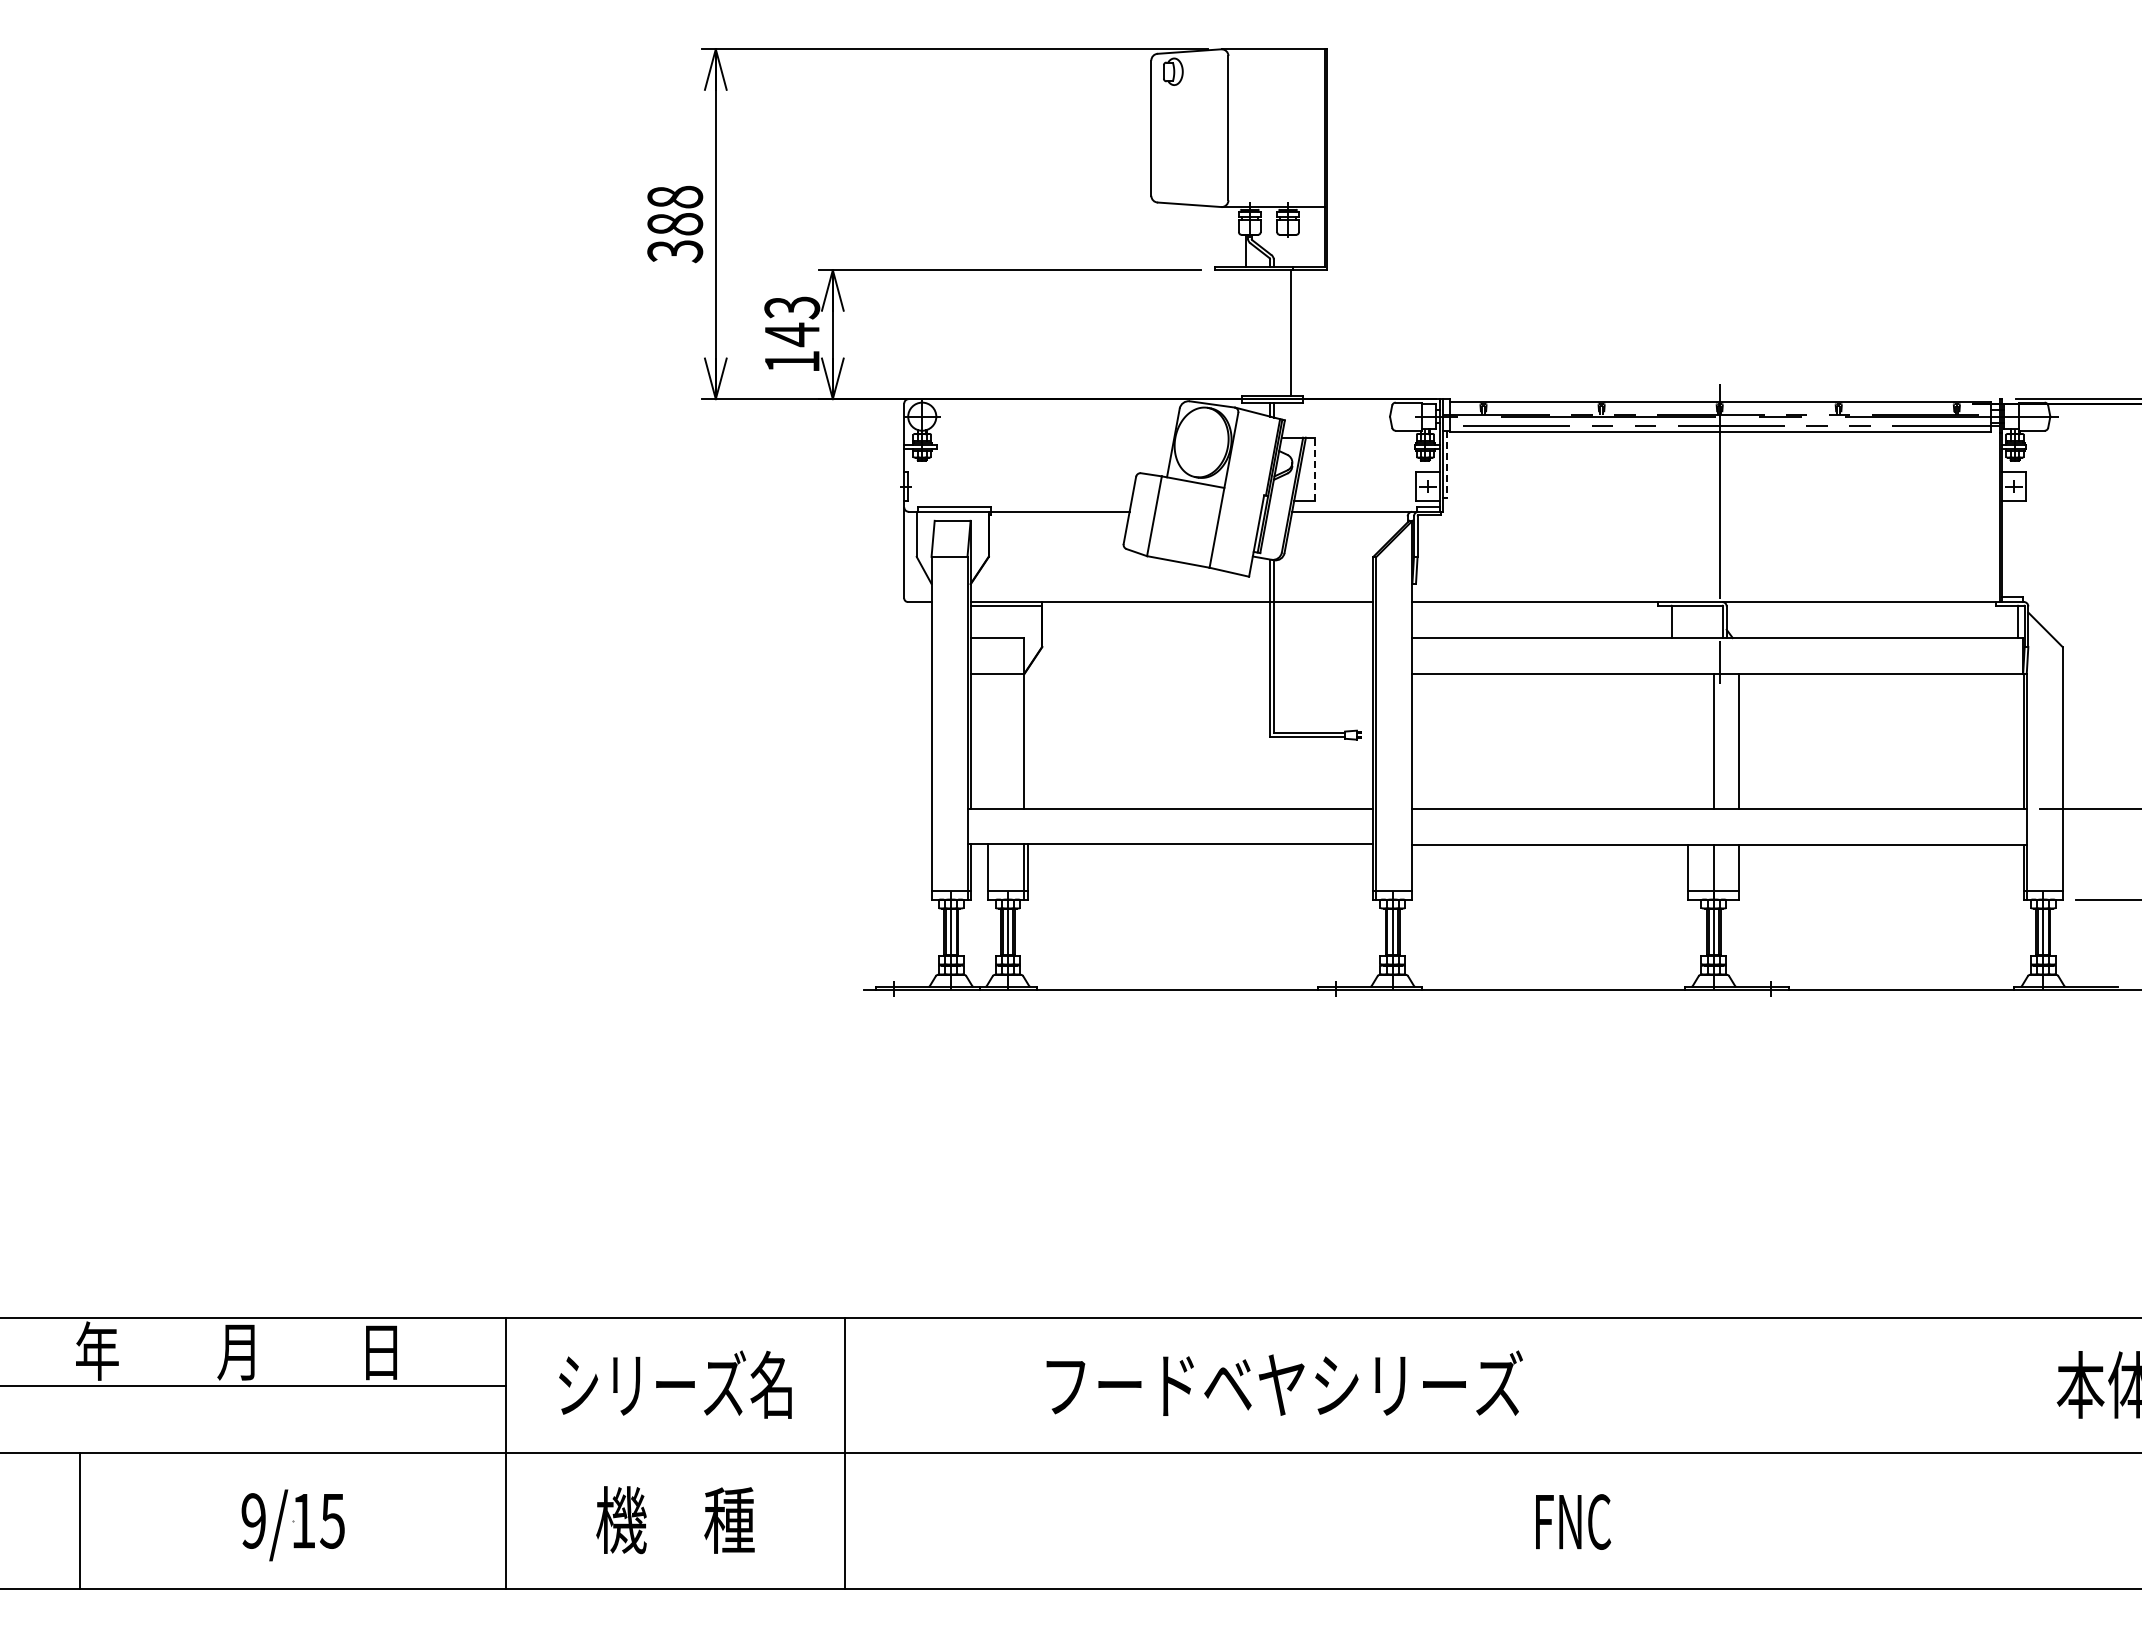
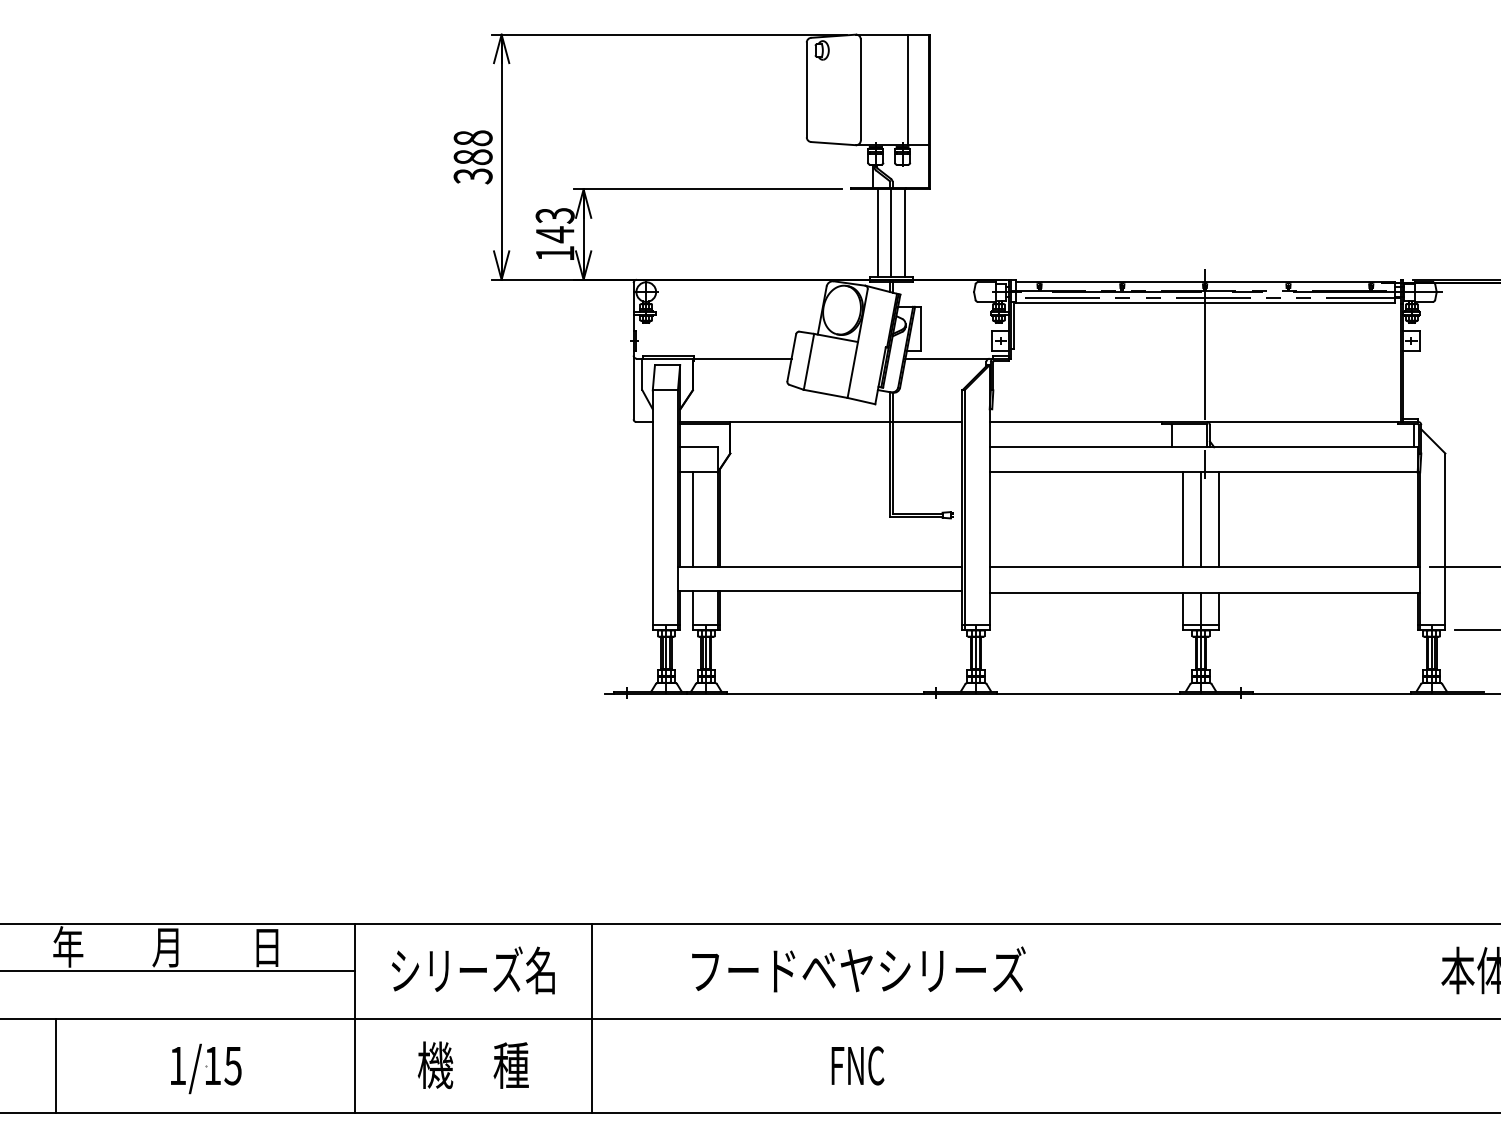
line: (1295, 128) -> (907, 90), added
line: (1252, 332) -> (877, 233), added
line: (1272, 332) -> (891, 233), added
line: (1447, 464) -> (1014, 325), dashed -> solid
line: (1314, 469) -> (921, 329), dashed -> solid
line: (1027, 739) -> (720, 518), added
line: (988, 741) -> (692, 519), added
line: (1688, 741) -> (1183, 519), added
text: (1284, 1382) -> (858, 968), moved
text: (253, 1520) -> (177, 1065), 9/15 -> 1/15
text: (1573, 1521) -> (858, 1065), moved

